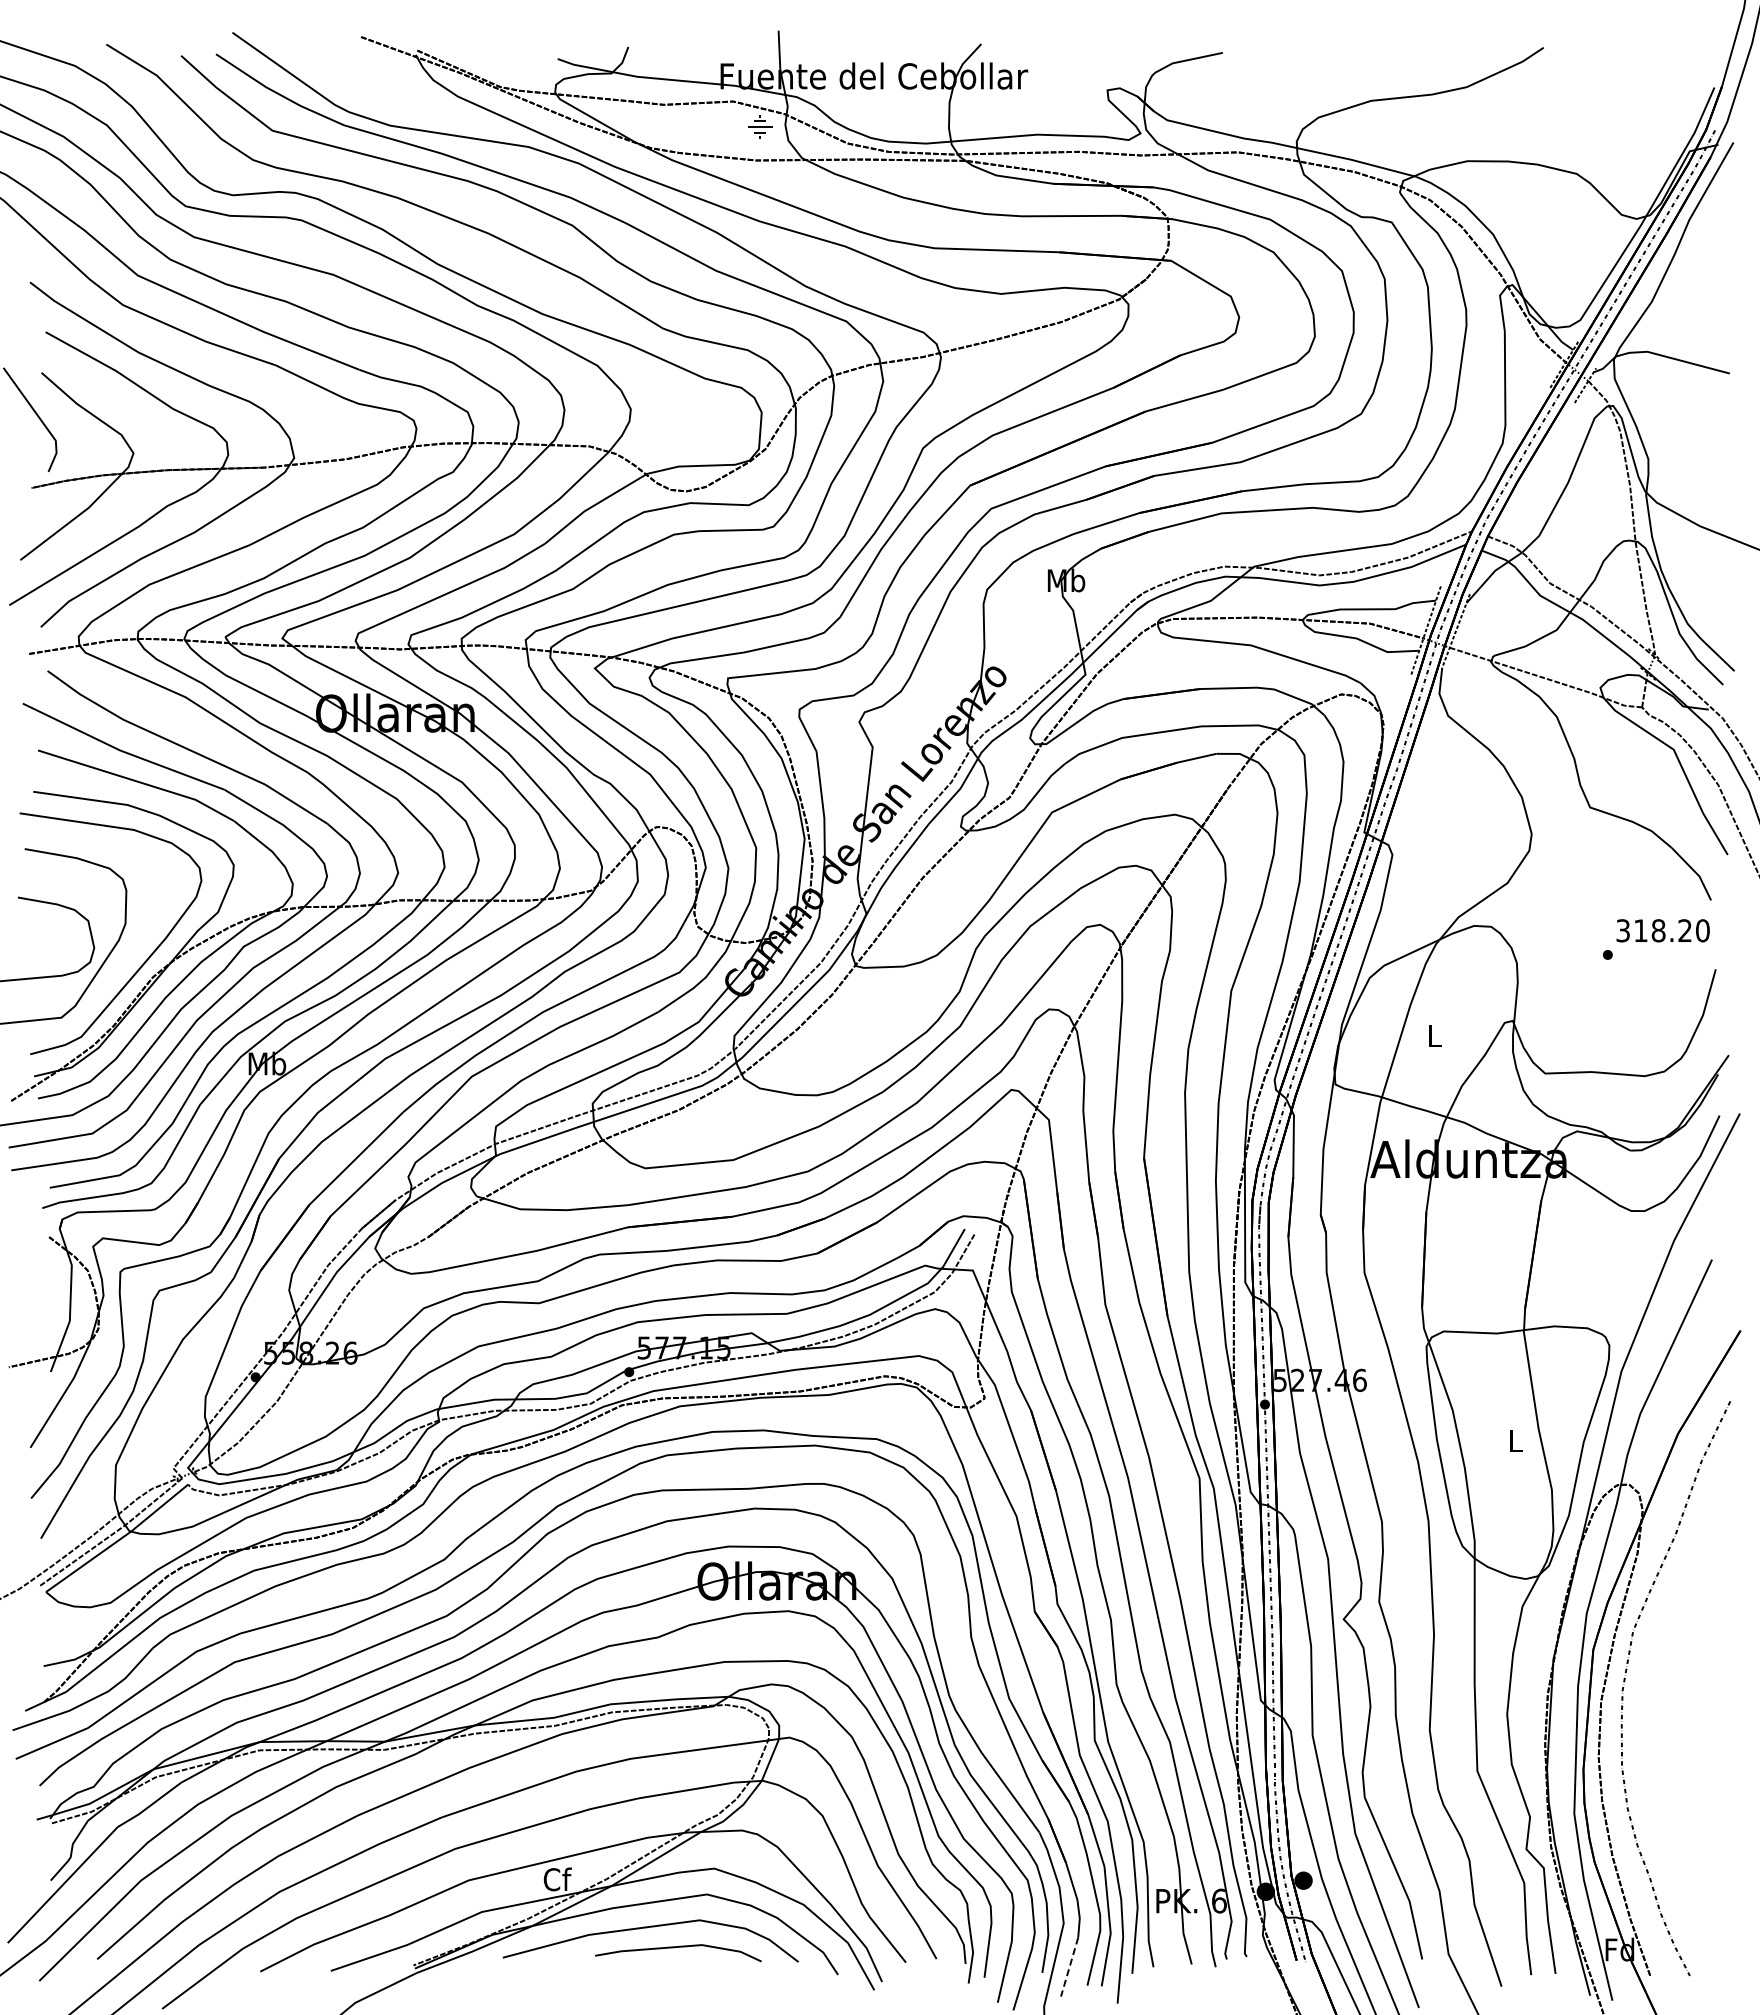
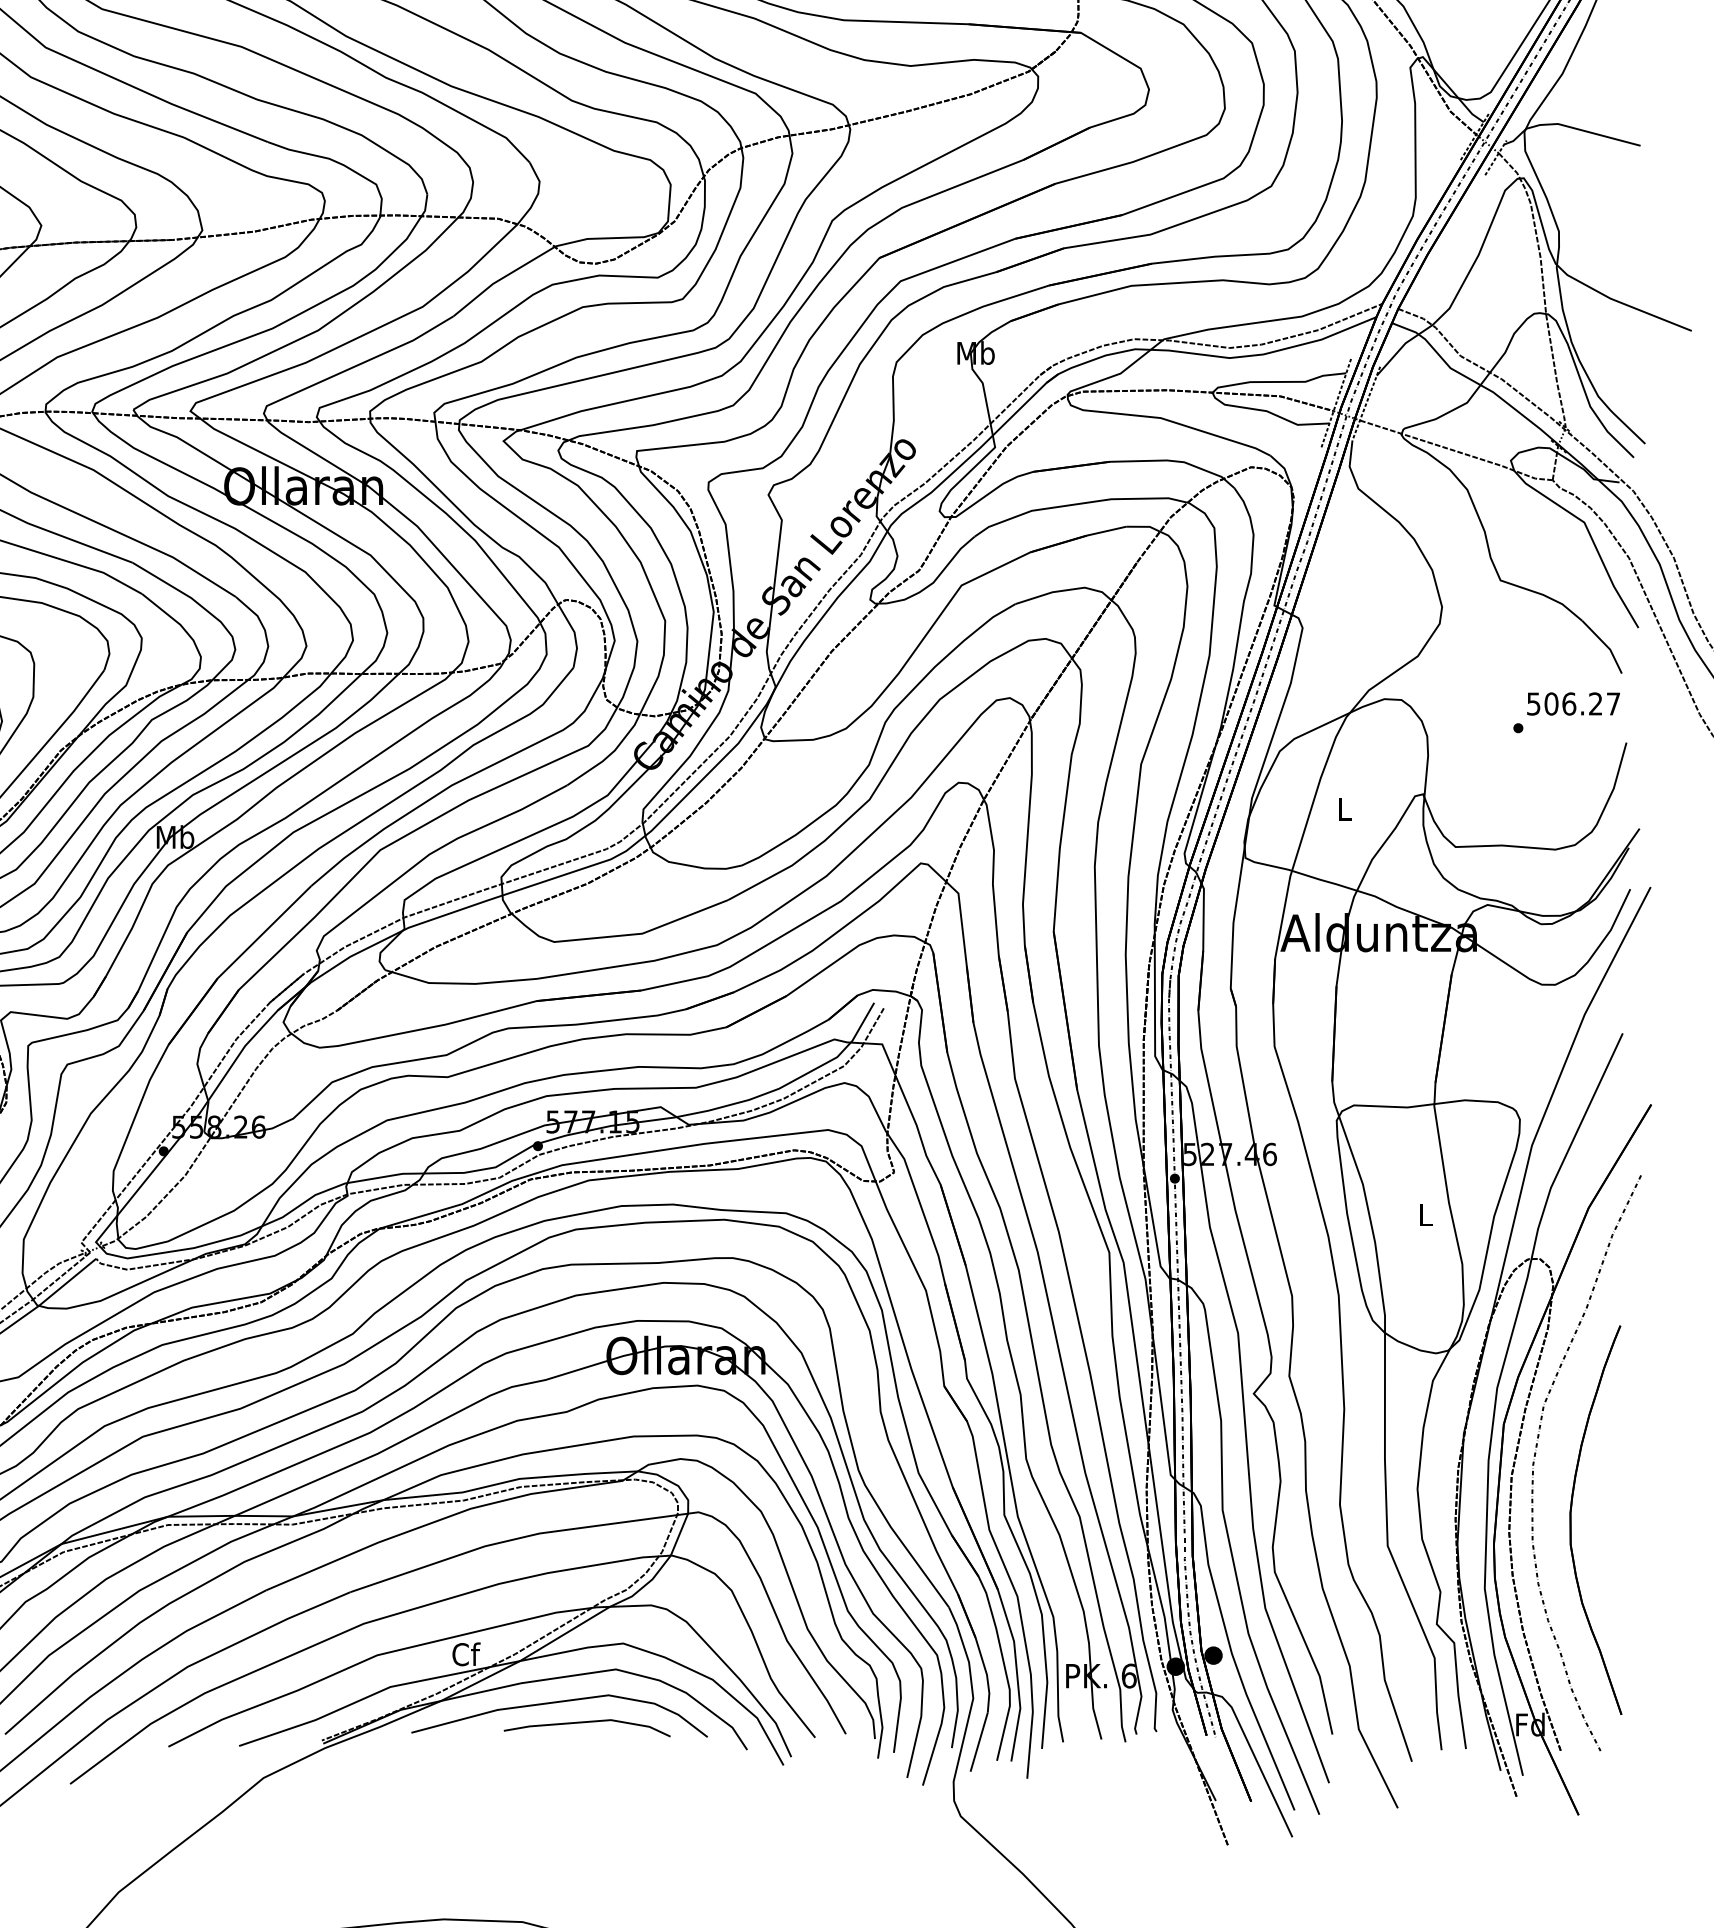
text: (1663, 930) -> (1574, 703), 318.20 -> 506.27
part: (1660, 1745) -> (1571, 1520), added
line: (1069, 1967) -> (979, 1742), dashed -> solid

